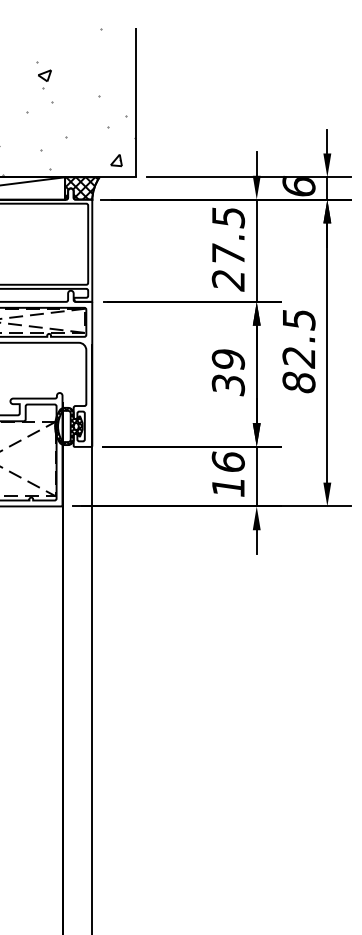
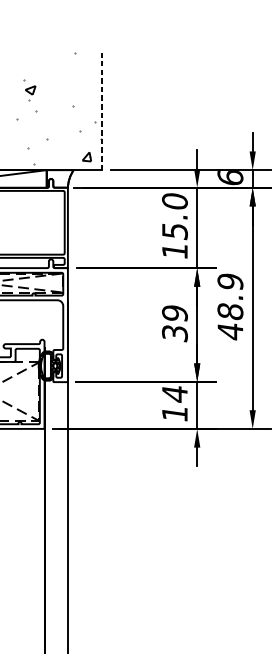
line: (135, 102) -> (101, 111), solid -> dashed
hatch: (81, 188) -> (59, 178), removed
text: (228, 248) -> (175, 226), 27.5 -> 15.0
text: (298, 351) -> (230, 307), 82.5 -> 48.9
text: (227, 462) -> (174, 394), 16 -> 14

